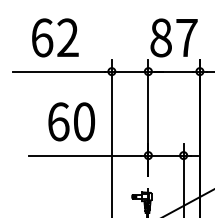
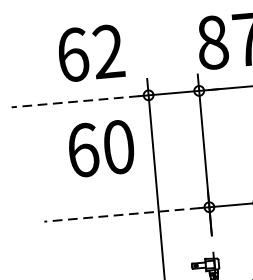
text: (55, 37) -> (91, 52), moved
line: (58, 71) -> (74, 101), solid -> dashed
text: (71, 121) -> (101, 148), moved
line: (84, 155) -> (120, 214), solid -> dashed

